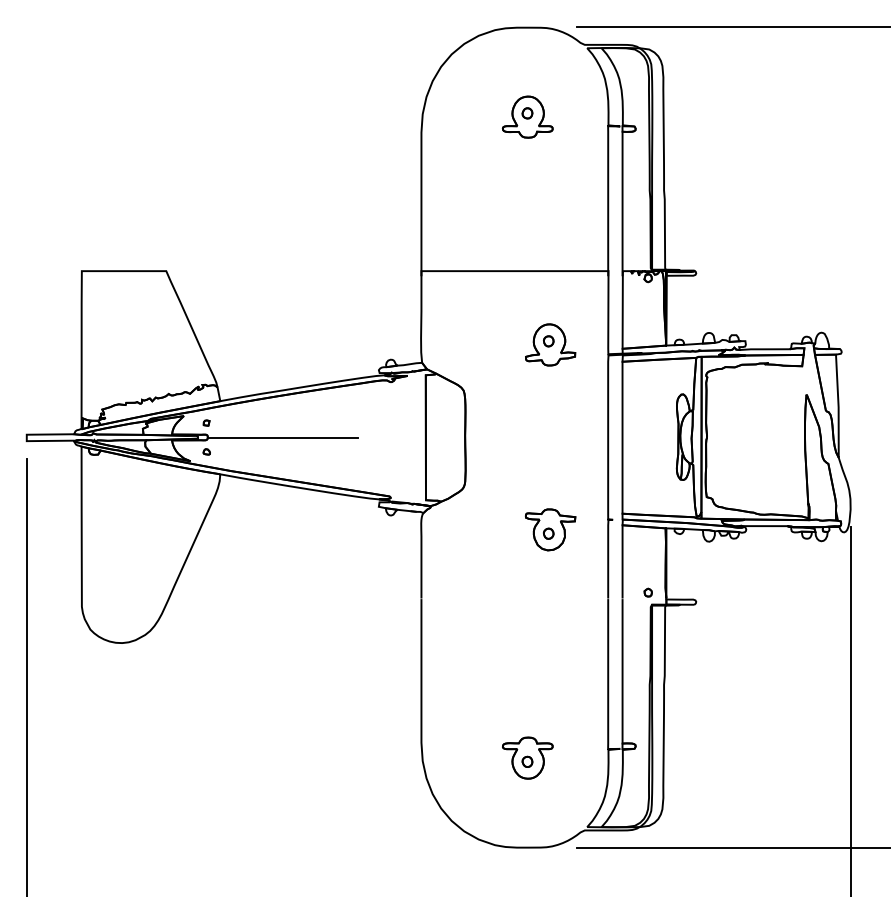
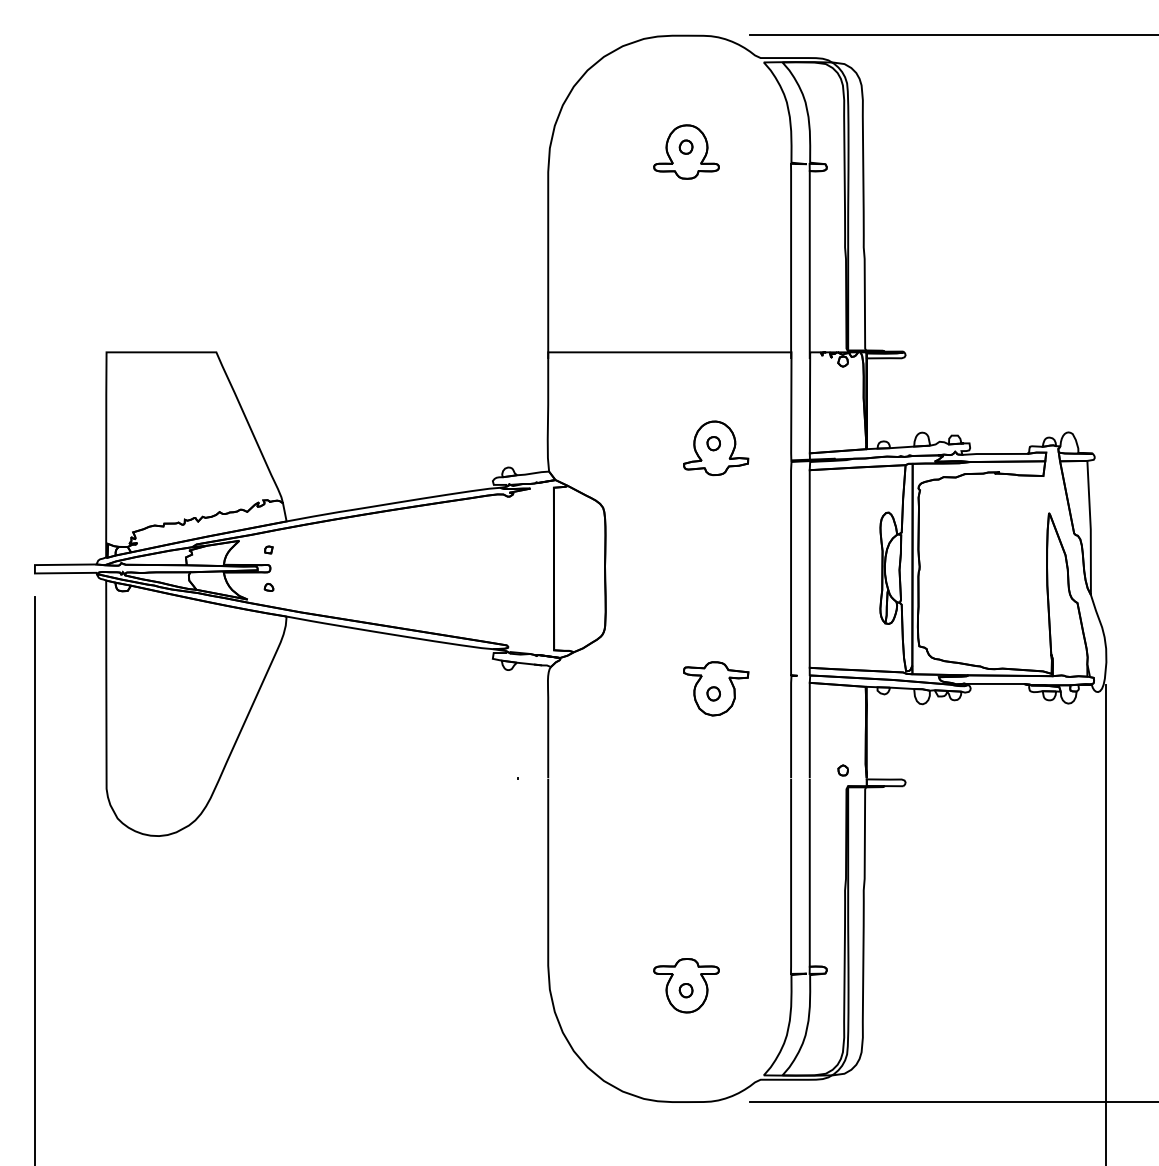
line: (282, 437) -> (367, 568), removed

